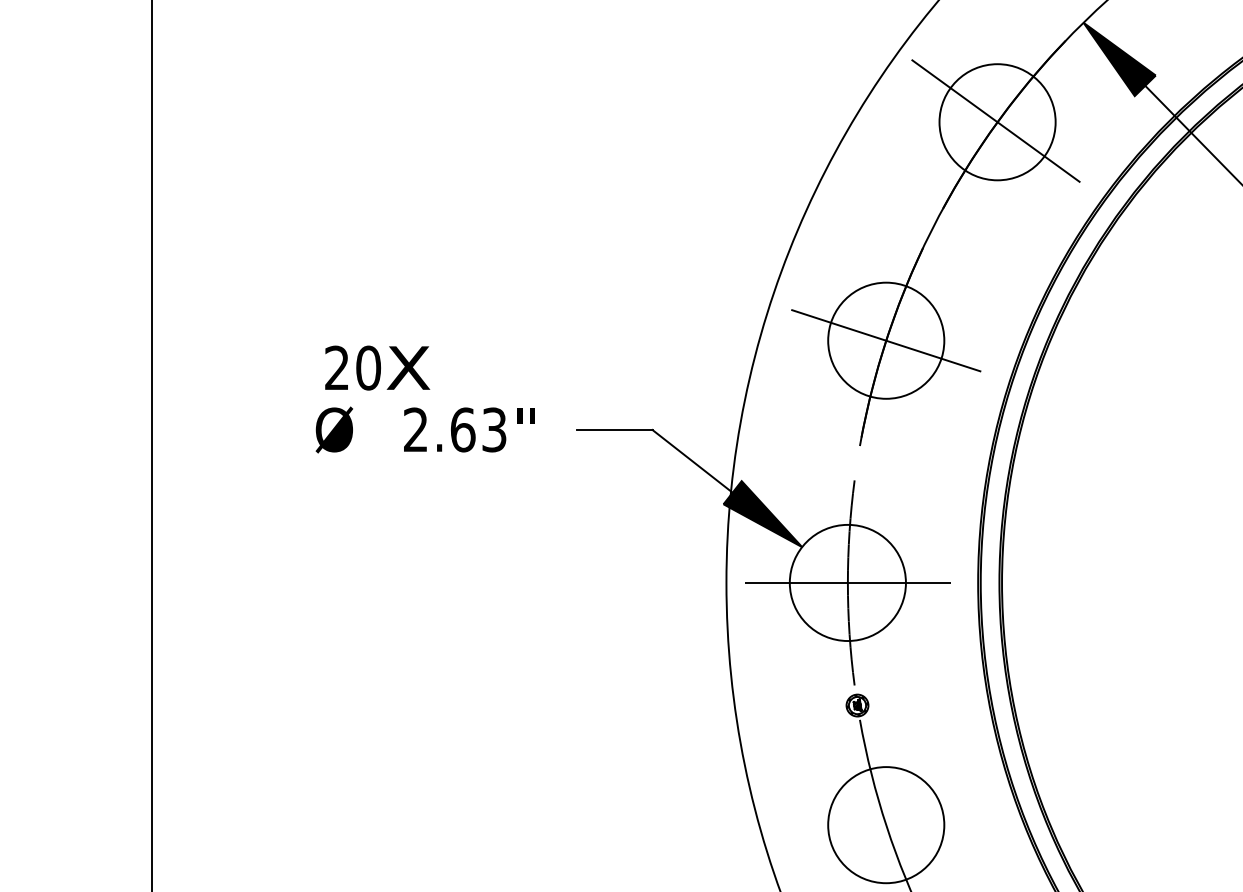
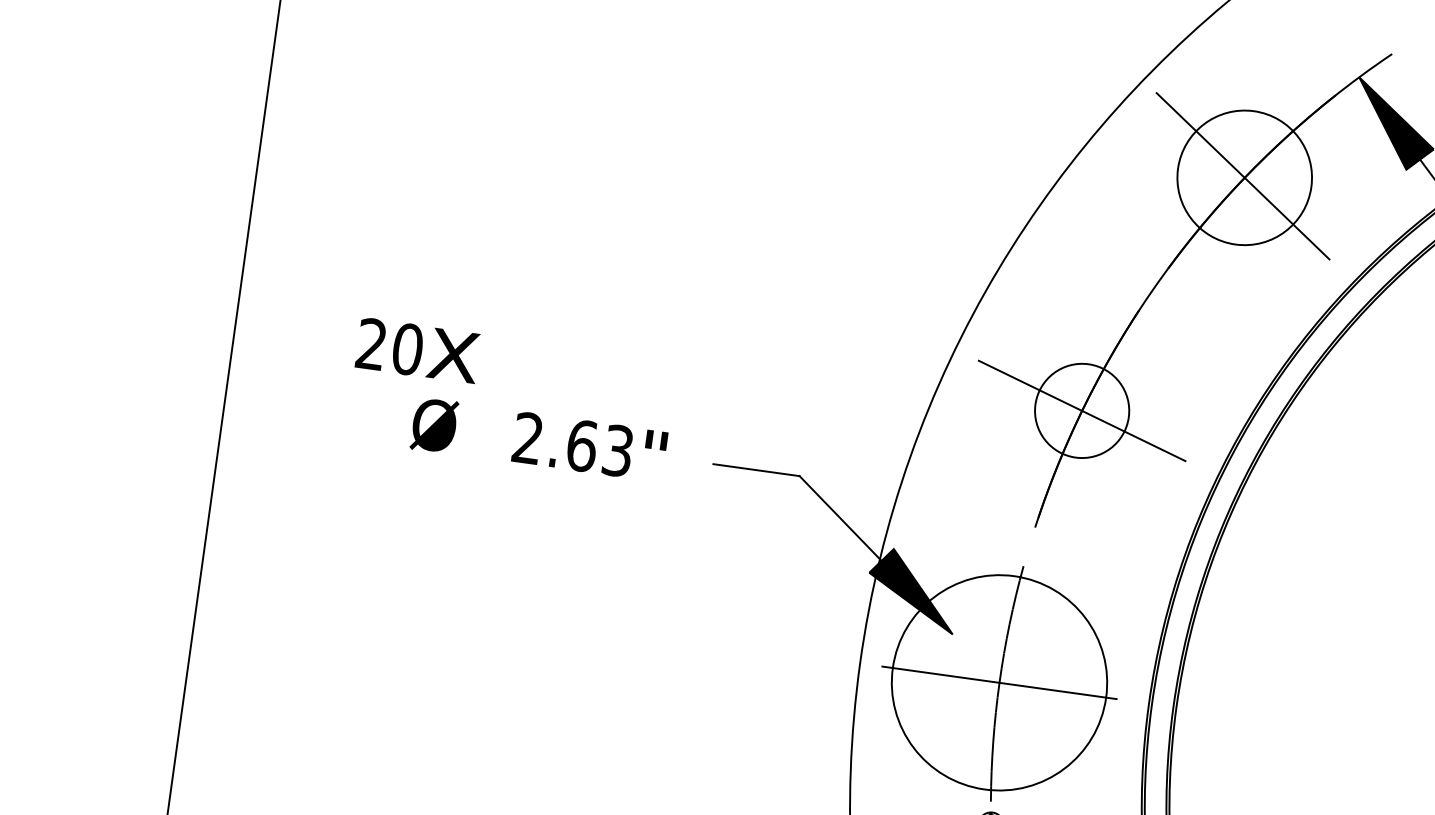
circle: (886, 340) -> (1082, 410), size x0.7
text: (377, 367) -> (418, 350), moved
circle: (847, 582) -> (999, 682), size x1.6

